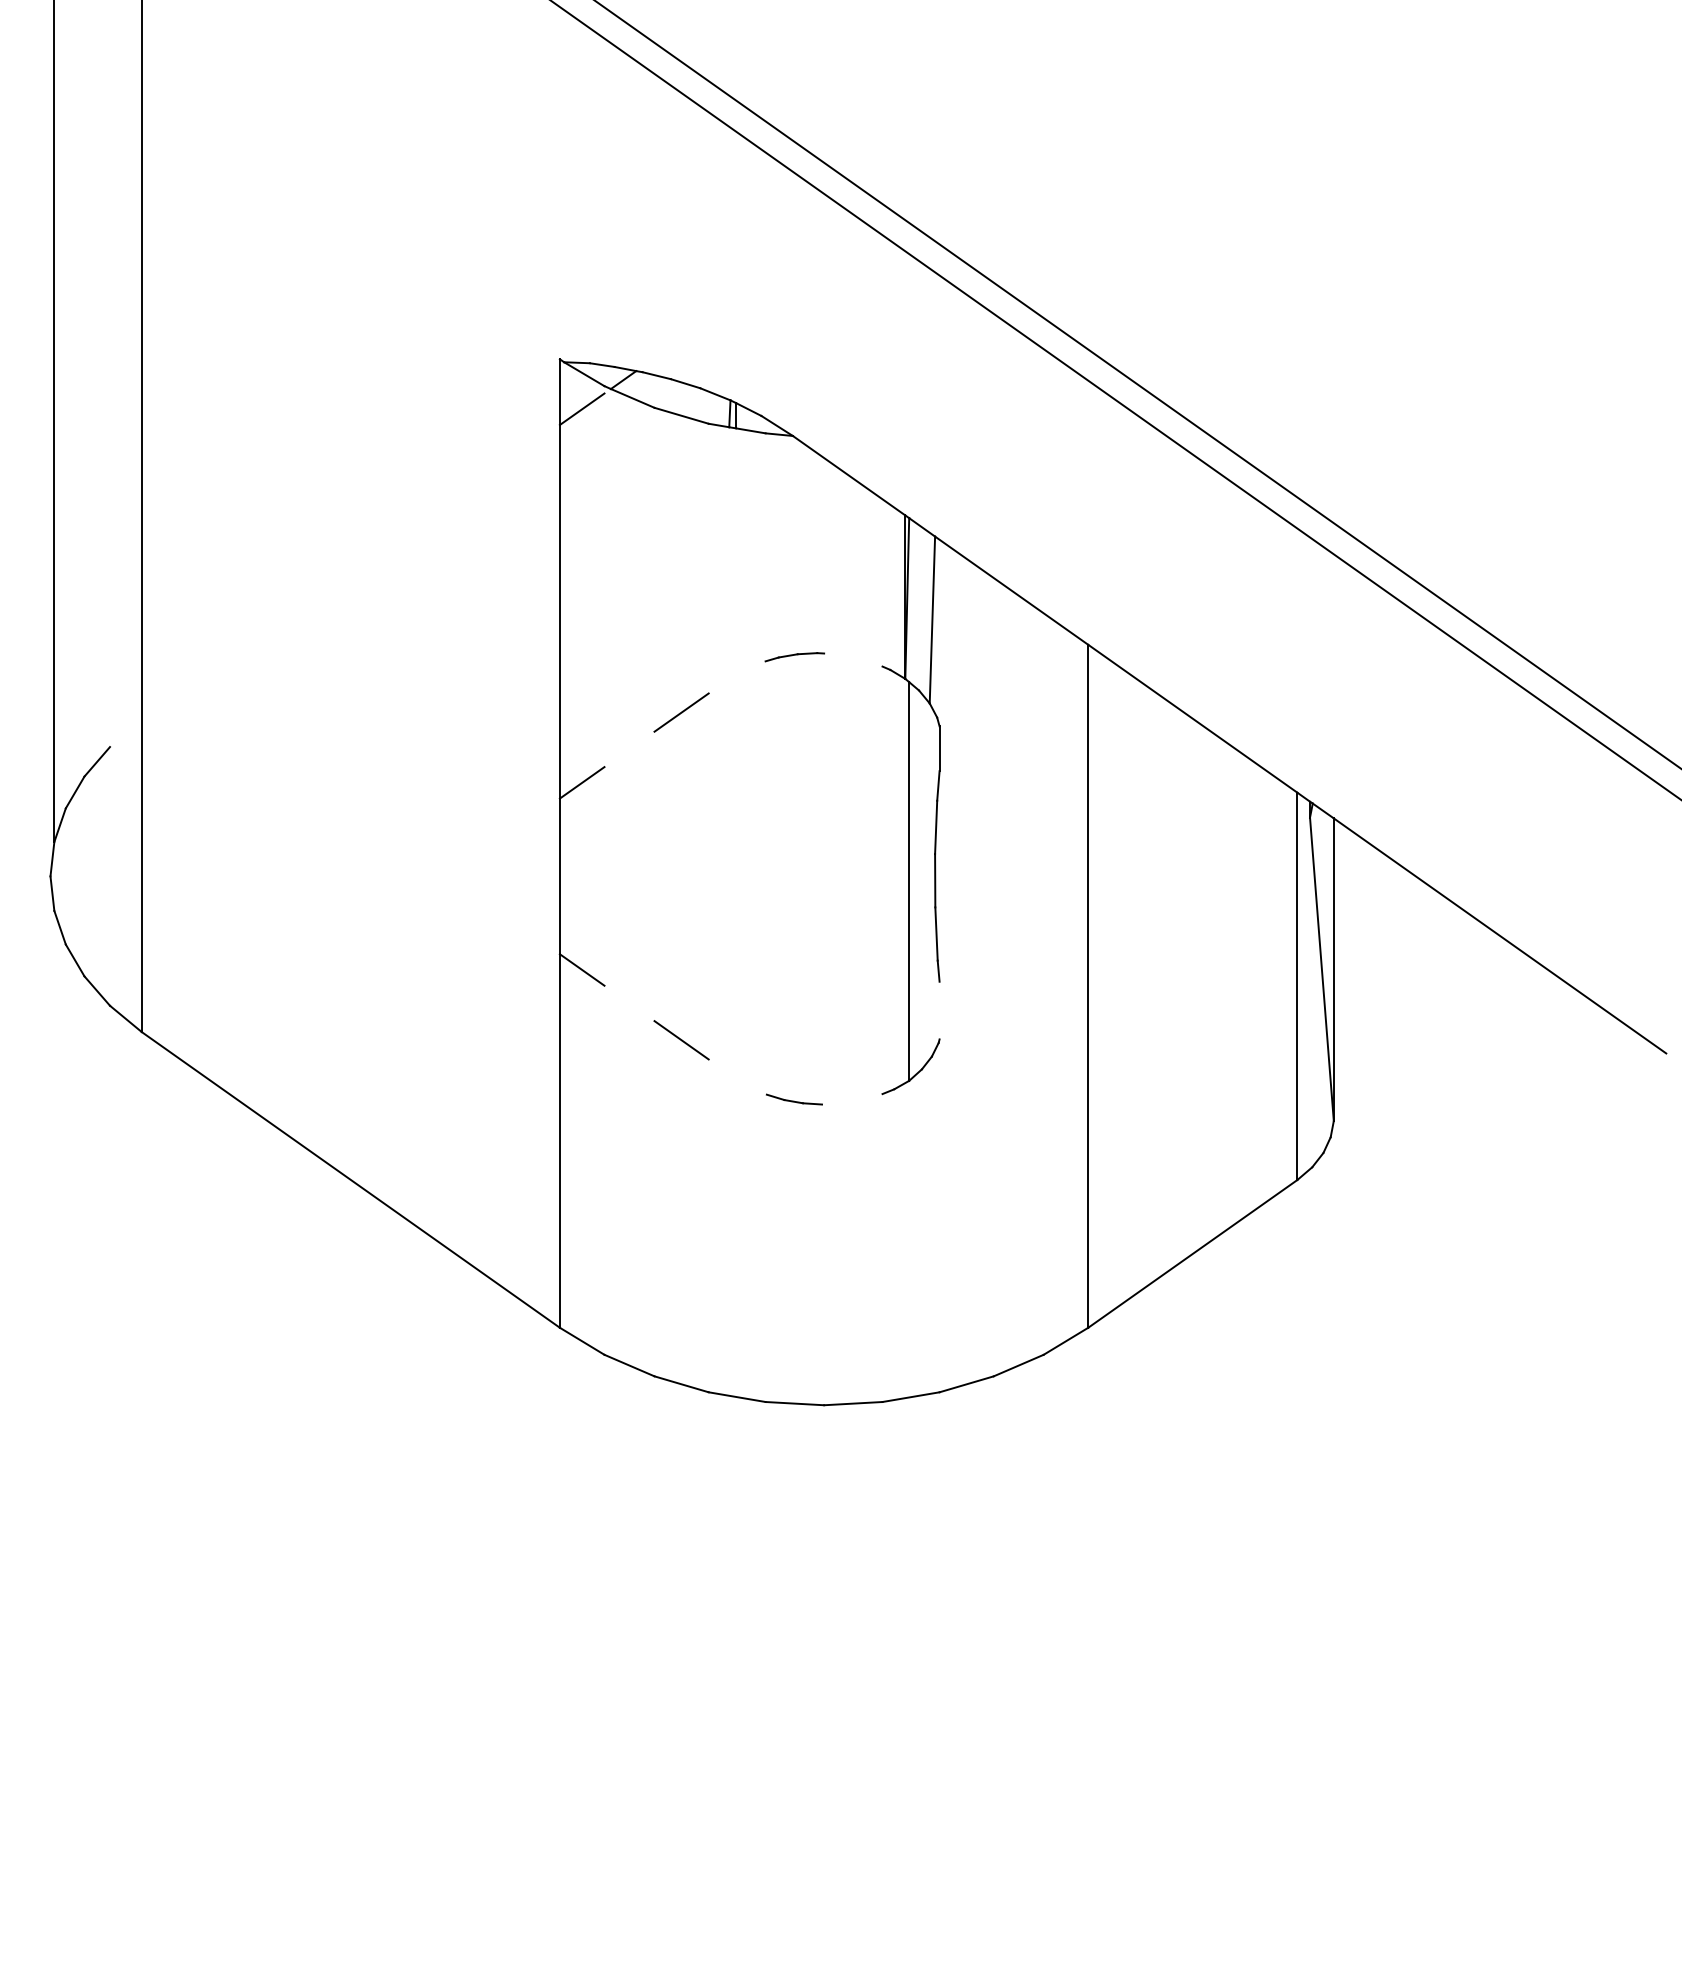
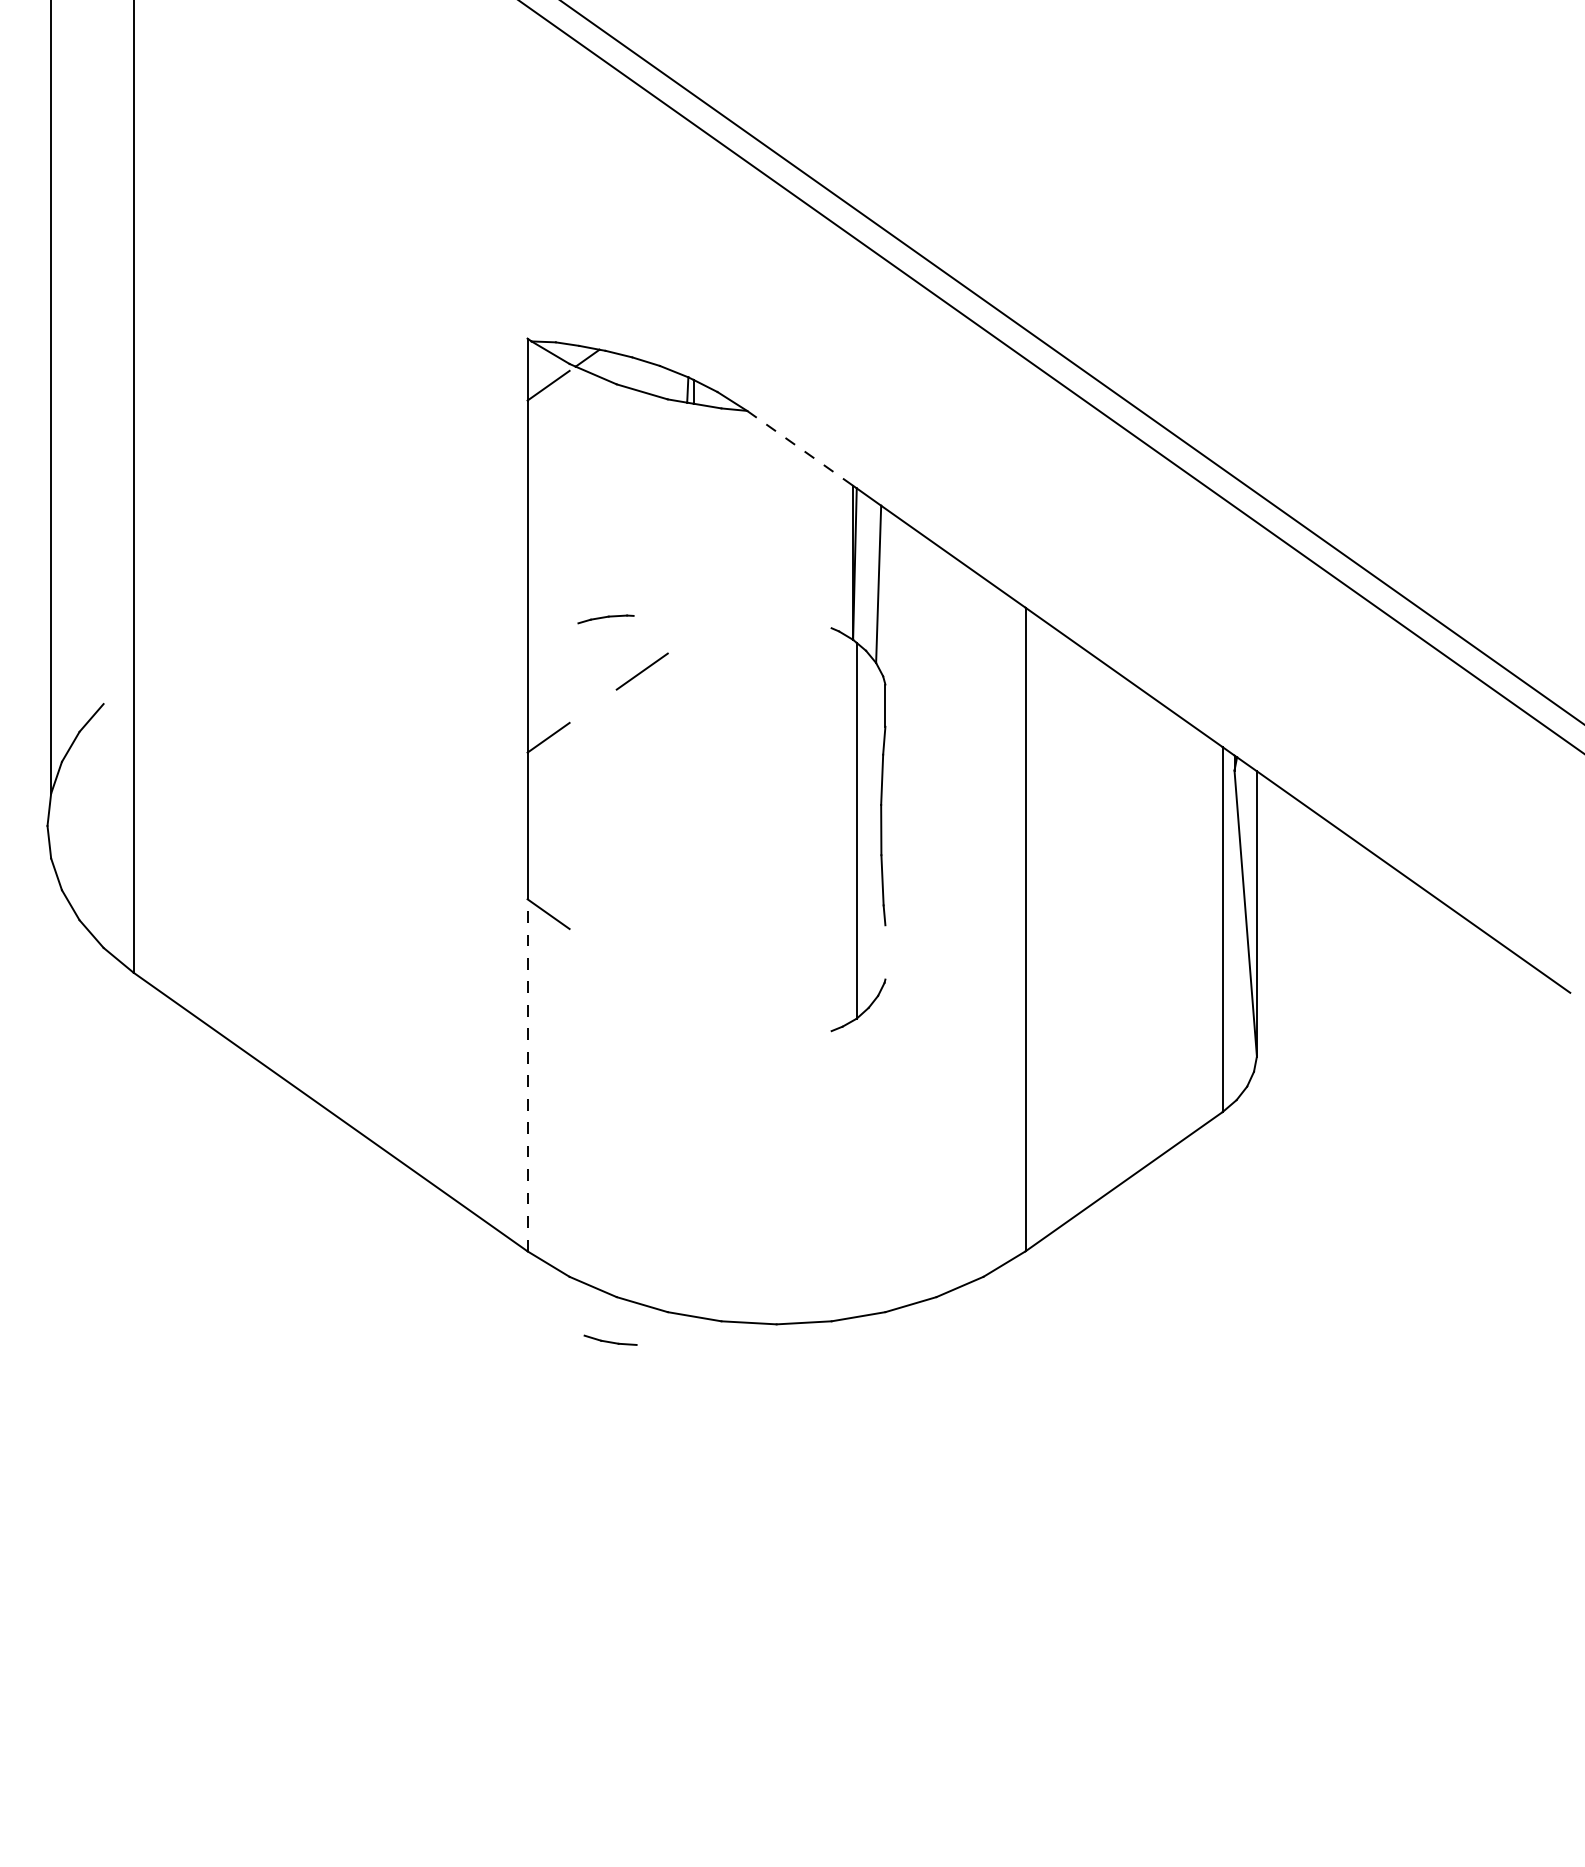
line: (849, 475) -> (800, 448), solid -> dashed
part: (794, 657) -> (605, 619), moved
line: (680, 1040) -> (641, 980), removed
part: (794, 1098) -> (610, 1339), moved
line: (559, 1140) -> (527, 1074), solid -> dashed

